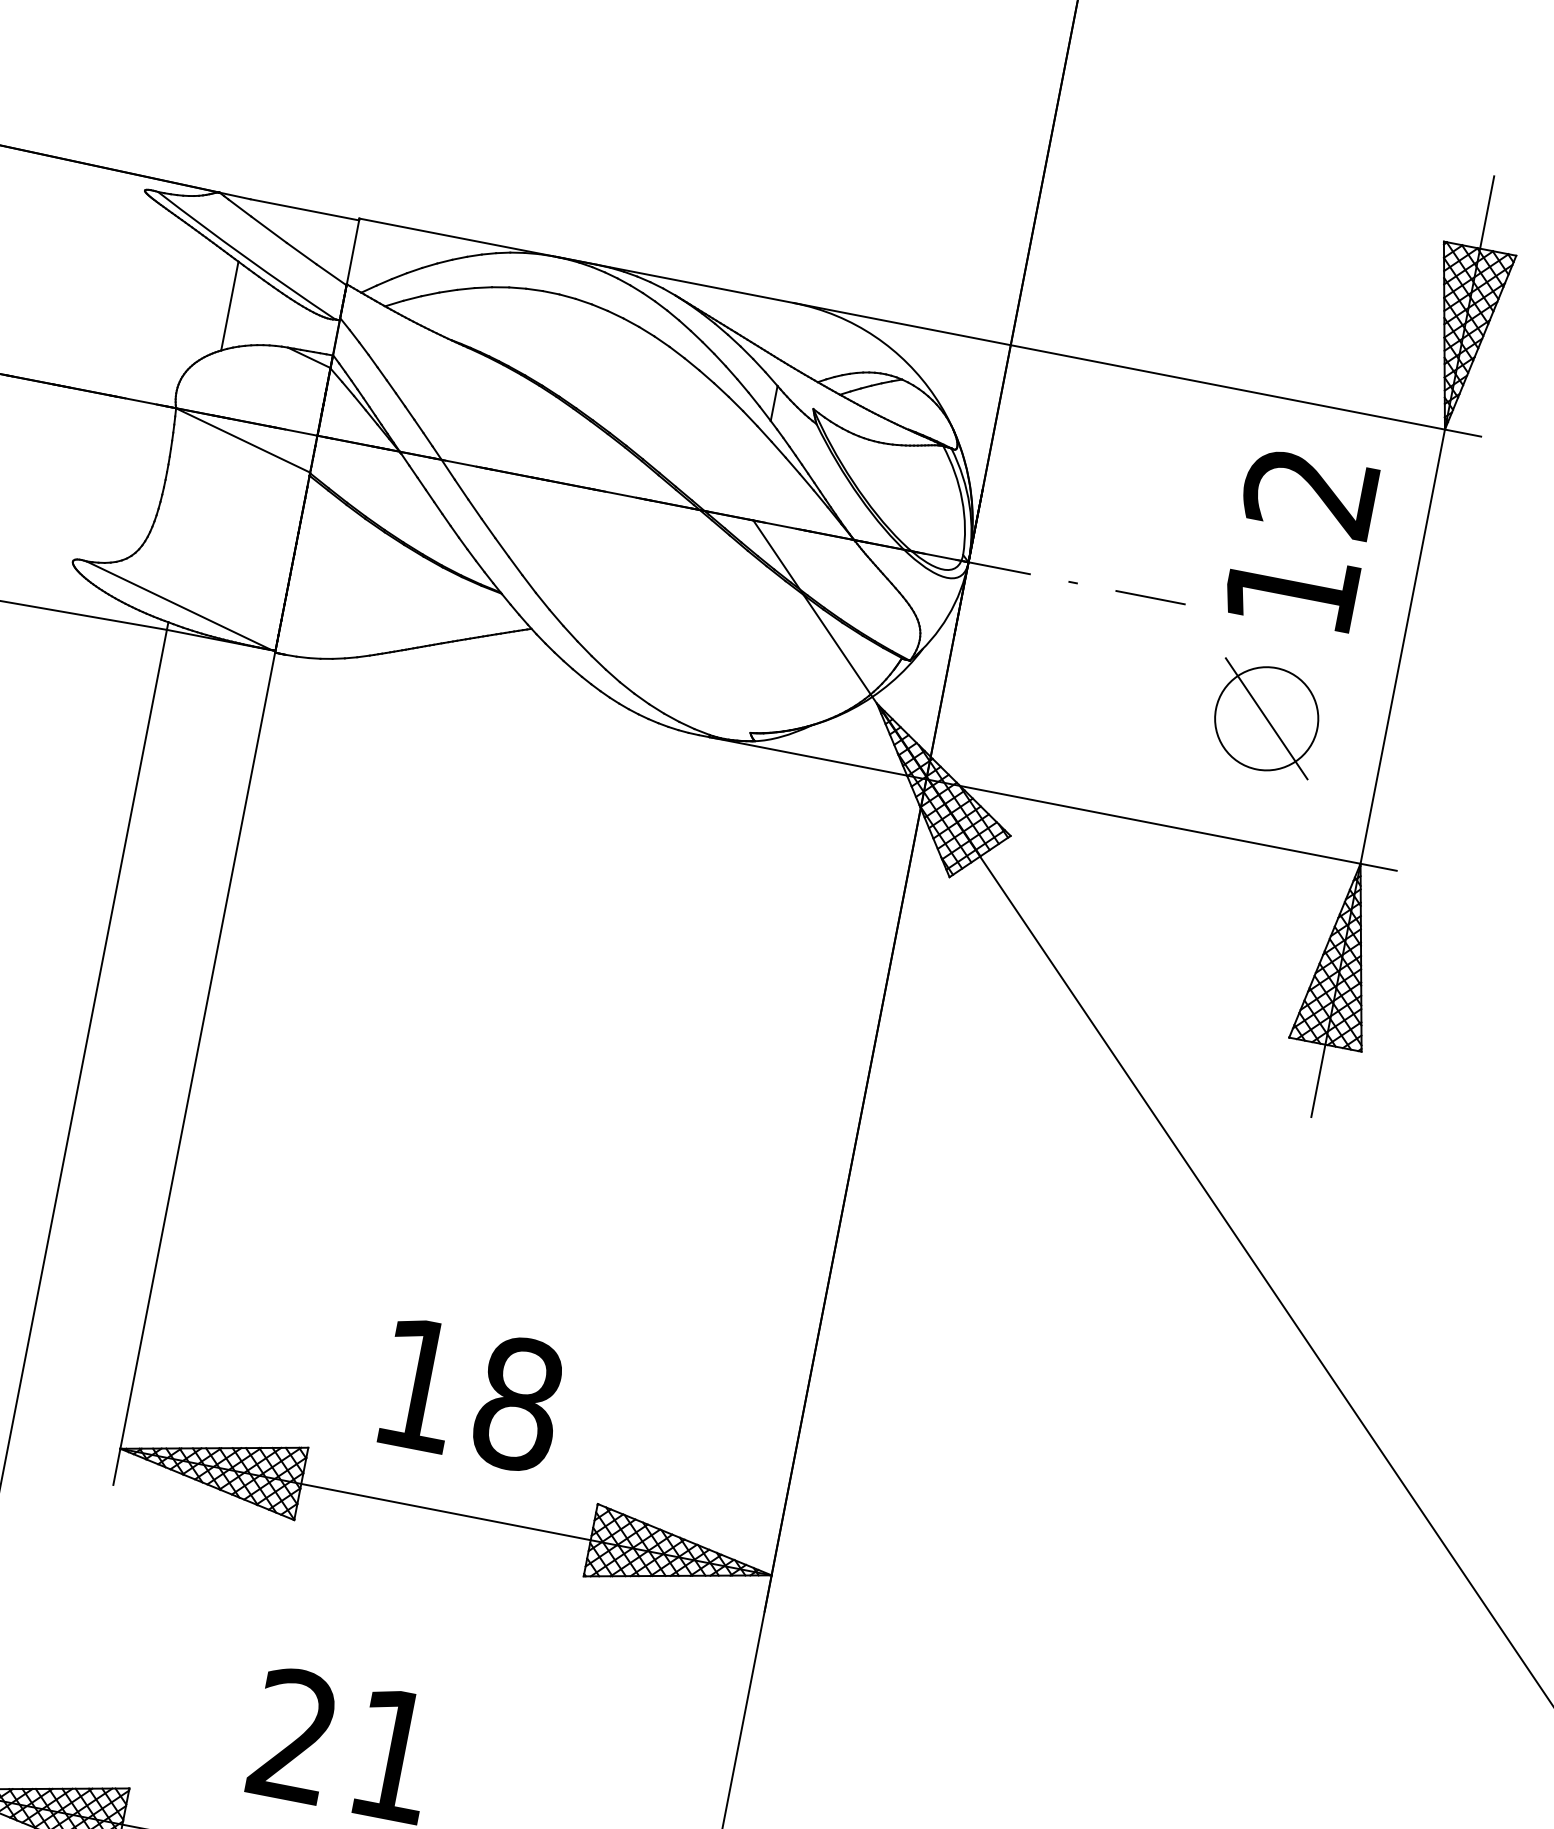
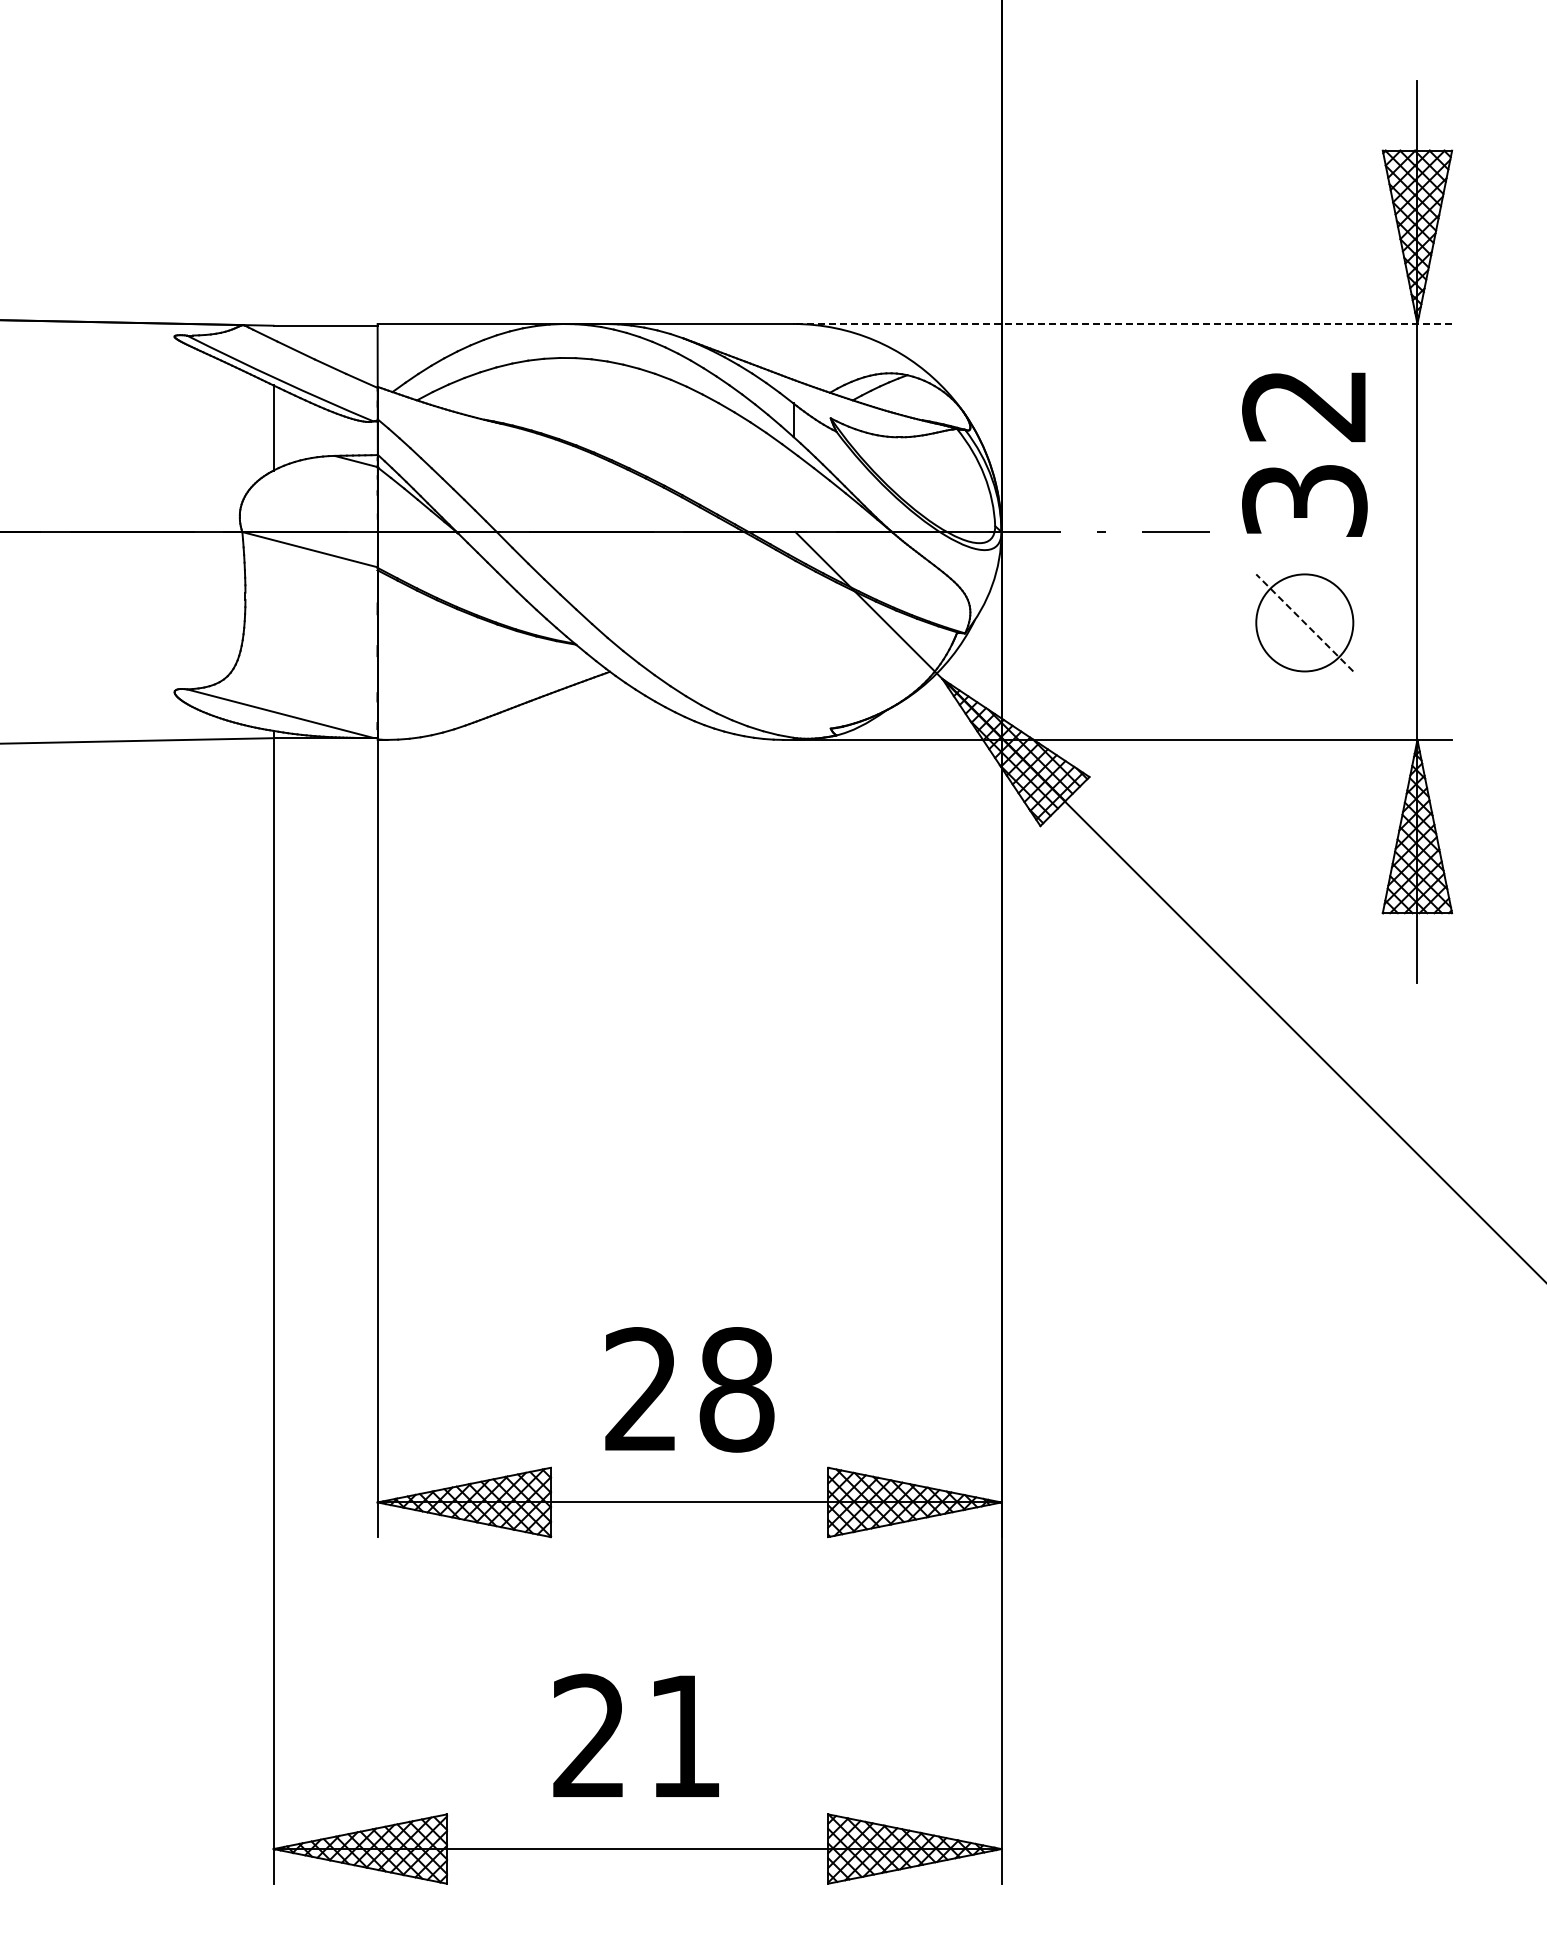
line: (1137, 369) -> (1122, 323), solid -> dashed
text: (1291, 590) -> (1304, 500), 12 -> 32
line: (1266, 718) -> (1304, 622), solid -> dashed
text: (417, 1383) -> (640, 1388), 18 -> 28

